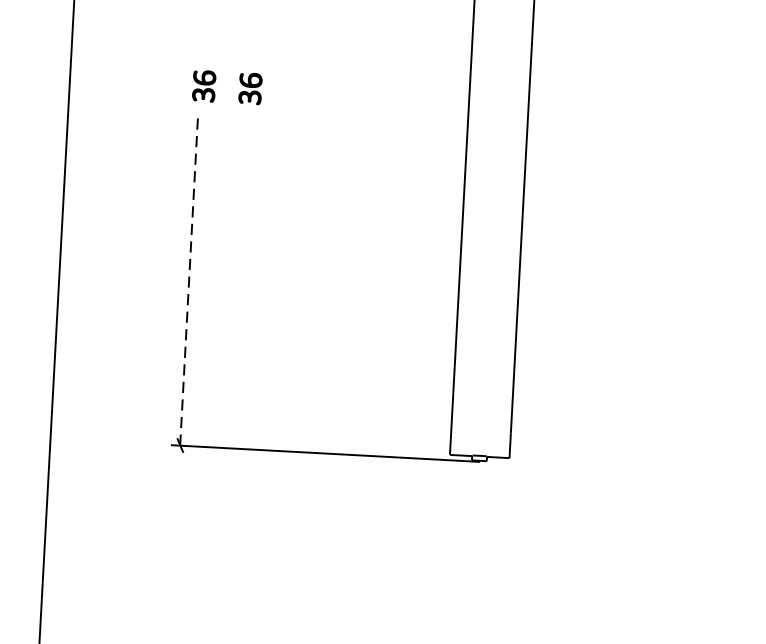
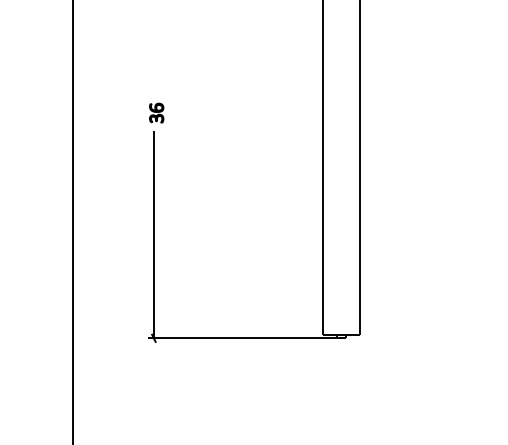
part: (250, 87) -> (185, 112), removed
line: (188, 279) -> (153, 234), dashed -> solid

